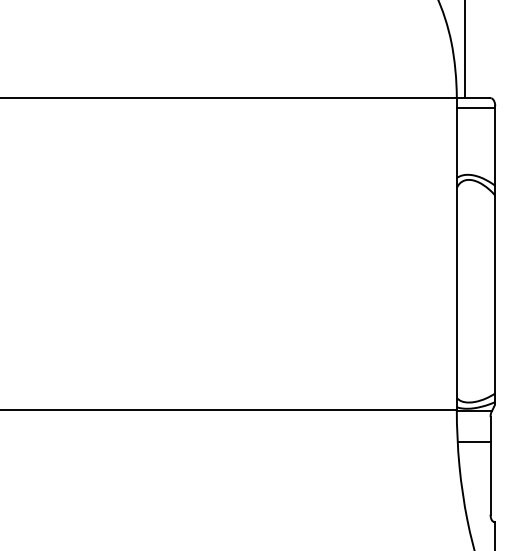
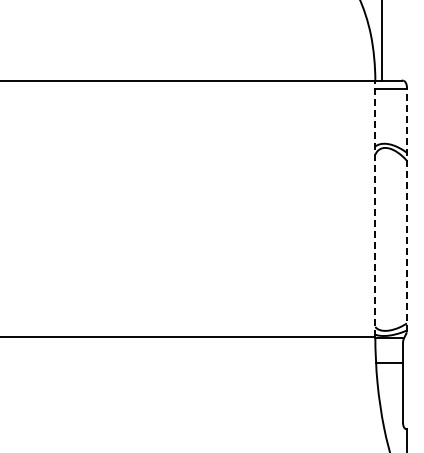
line: (456, 253) -> (375, 208), solid -> dashed
line: (494, 254) -> (406, 209), solid -> dashed

